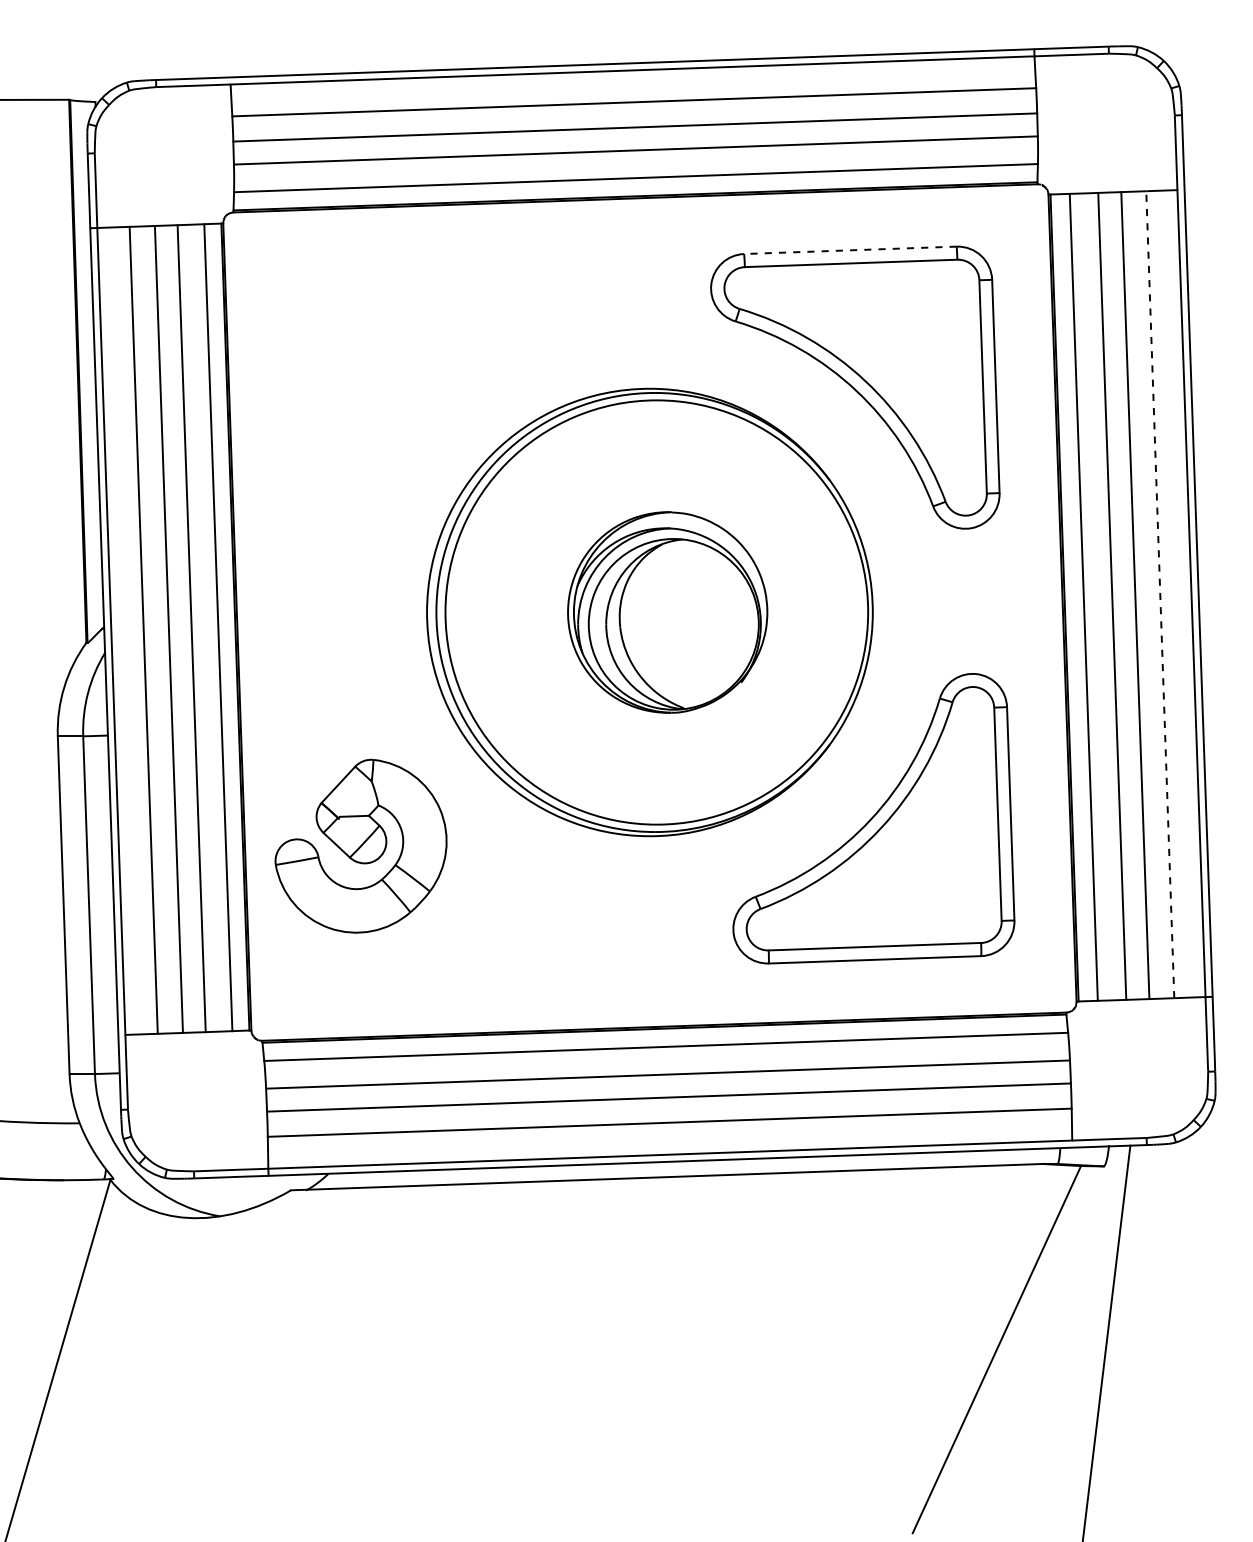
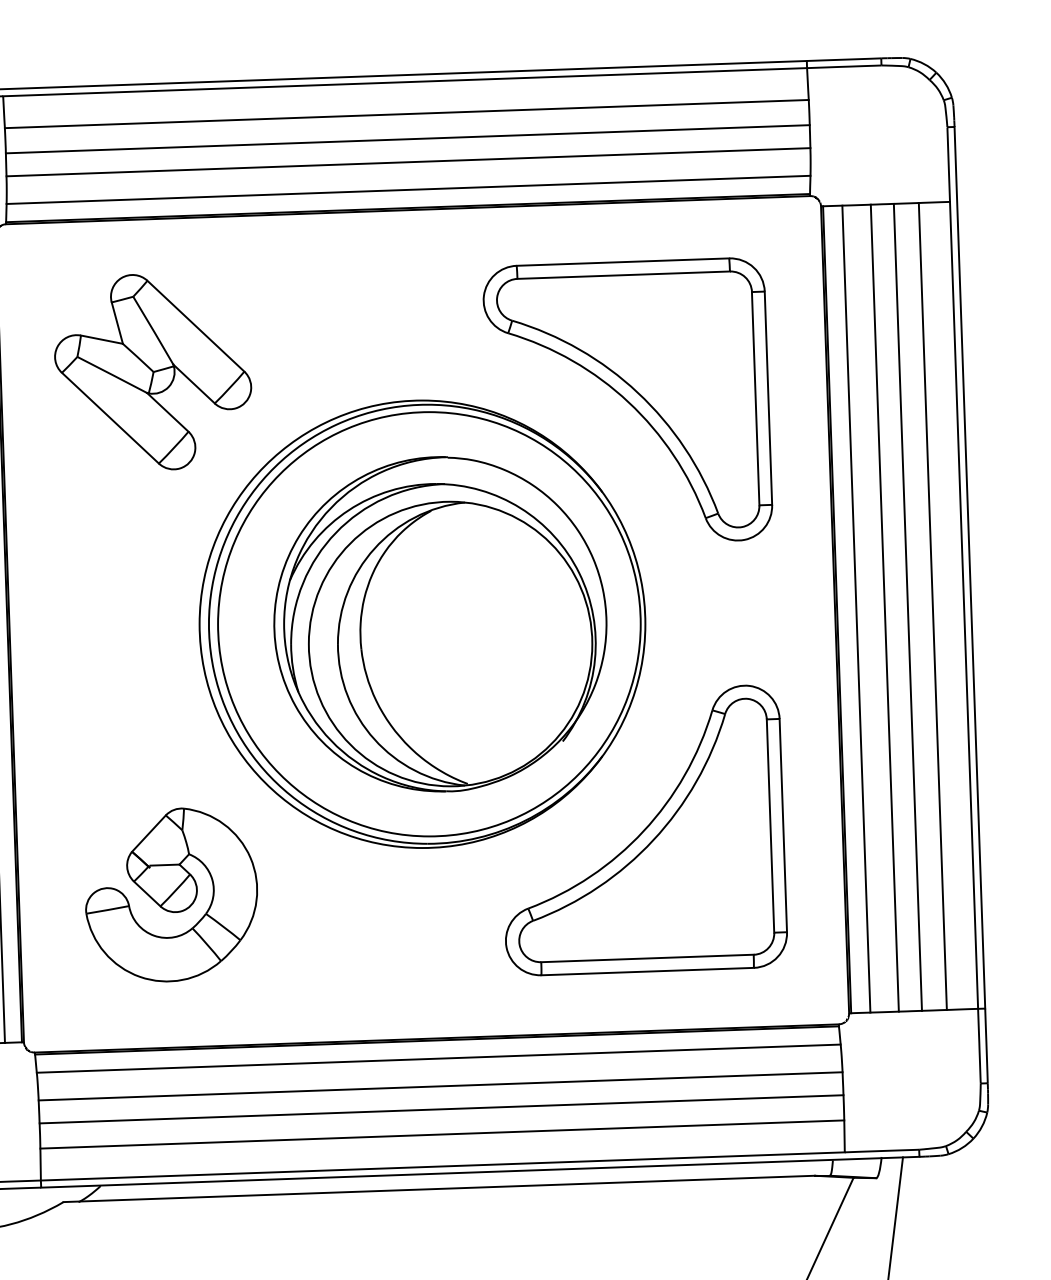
line: (849, 250) -> (622, 262), dashed -> solid
part: (380, 360) -> (153, 372), added
line: (1160, 594) -> (933, 606), dashed -> solid
part: (667, 612) -> (440, 624), size x1.67
part: (360, 845) -> (171, 894), moved

